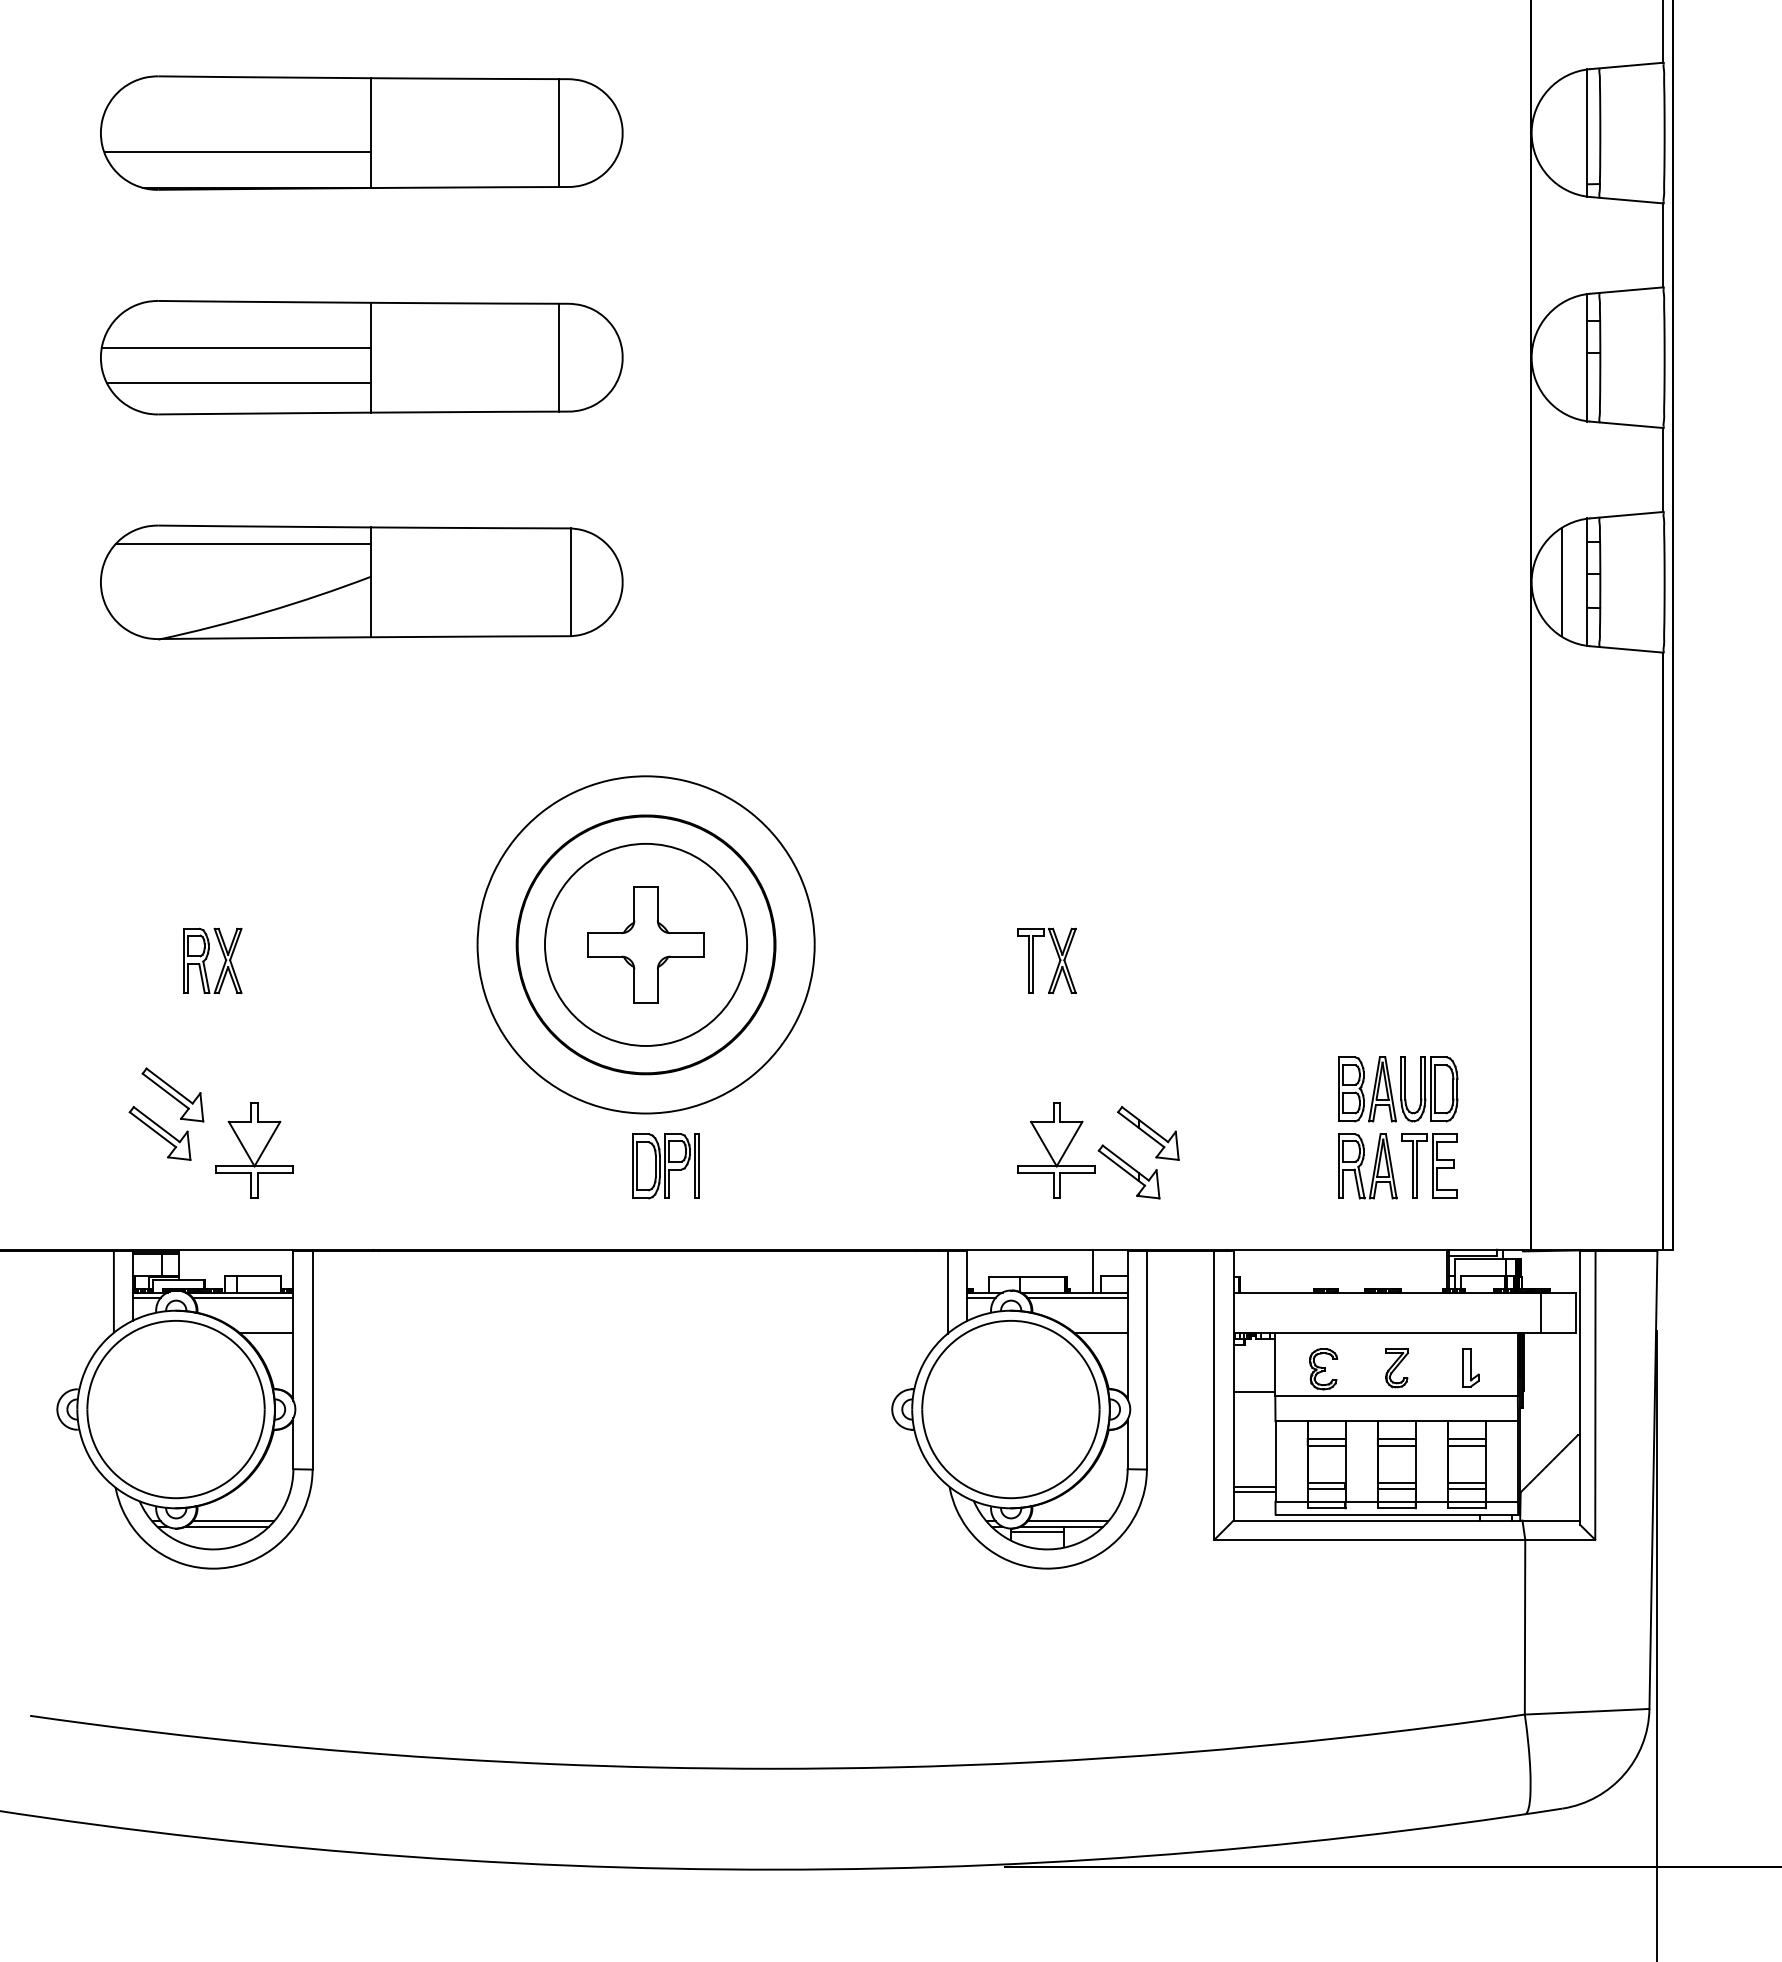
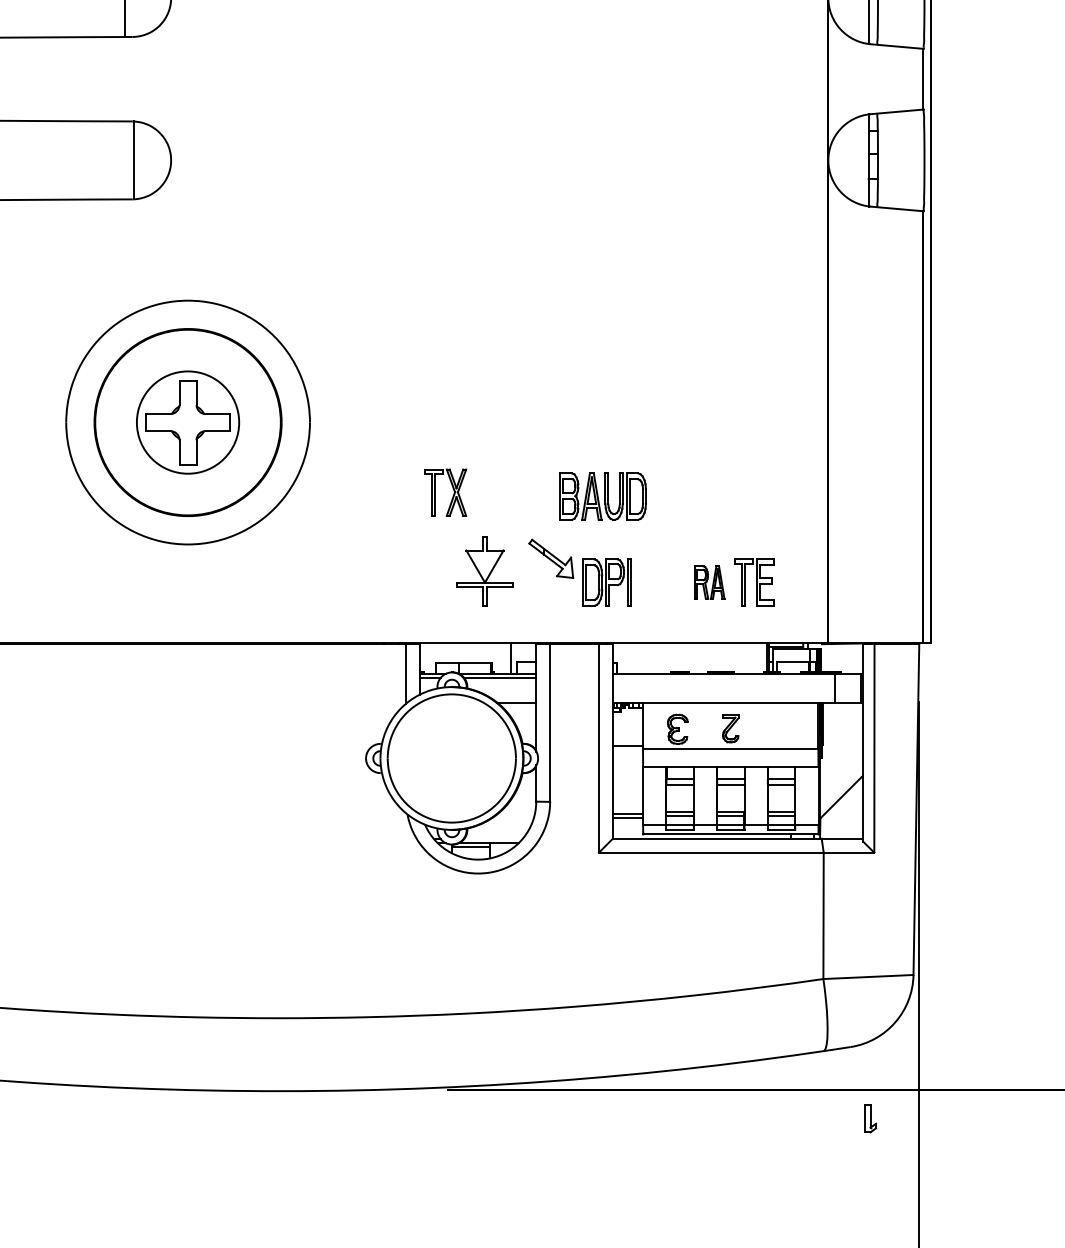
line: (1561, 582) -> (849, 160), removed
circle: (645, 944) -> (187, 422), size x0.7
part: (1057, 955) -> (452, 488), moved
part: (1398, 1089) -> (603, 496), moved
part: (665, 1166) -> (606, 582), moved
part: (1367, 1166) -> (709, 582), size x0.7
part: (1128, 1171) -> (536, 586), removed
part: (1470, 1367) -> (870, 1118), moved
line: (1067, 1521) -> (492, 839), removed

